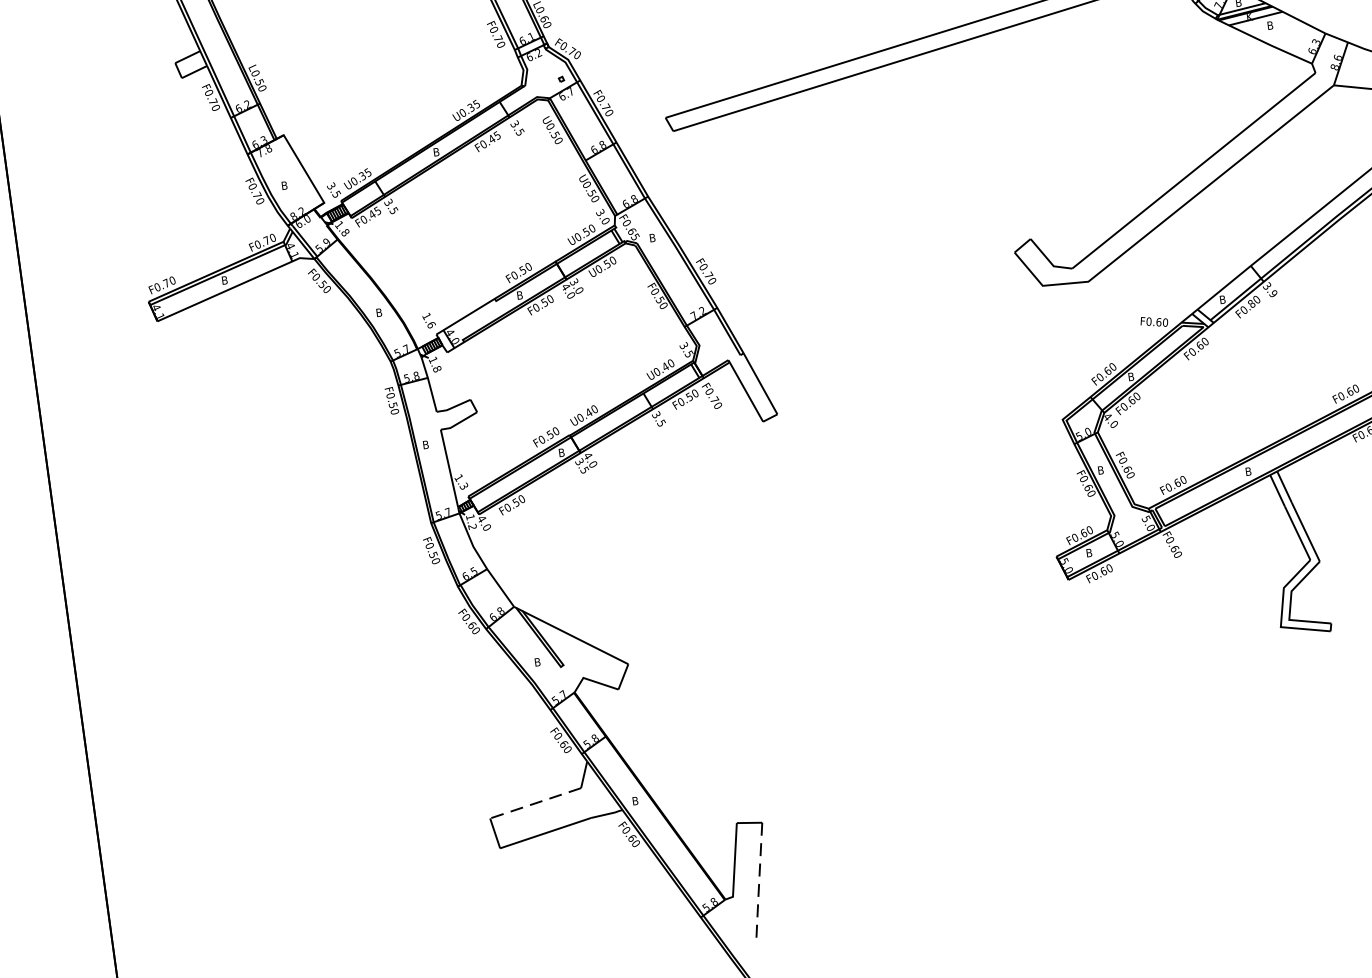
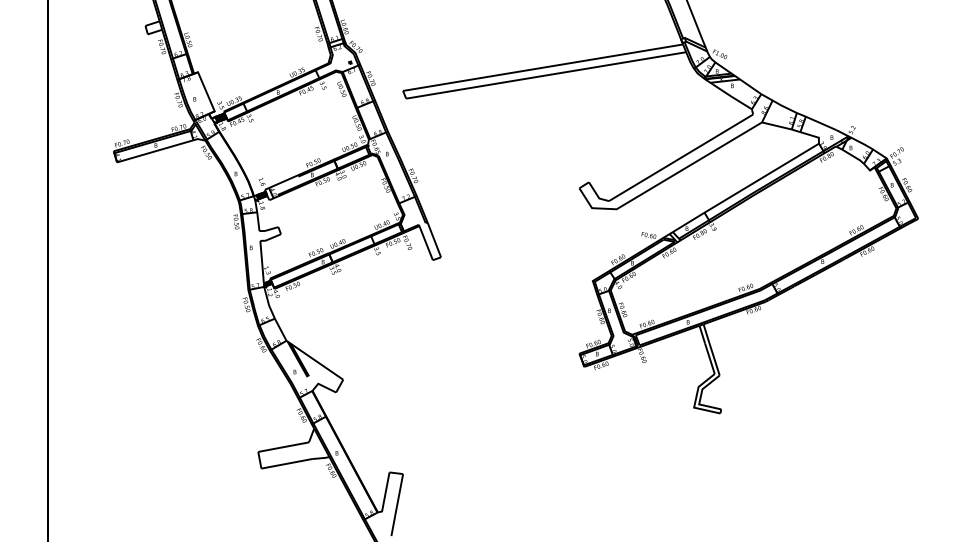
line: (535, 803) -> (283, 447), dashed -> solid
line: (760, 883) -> (397, 506), dashed -> solid

